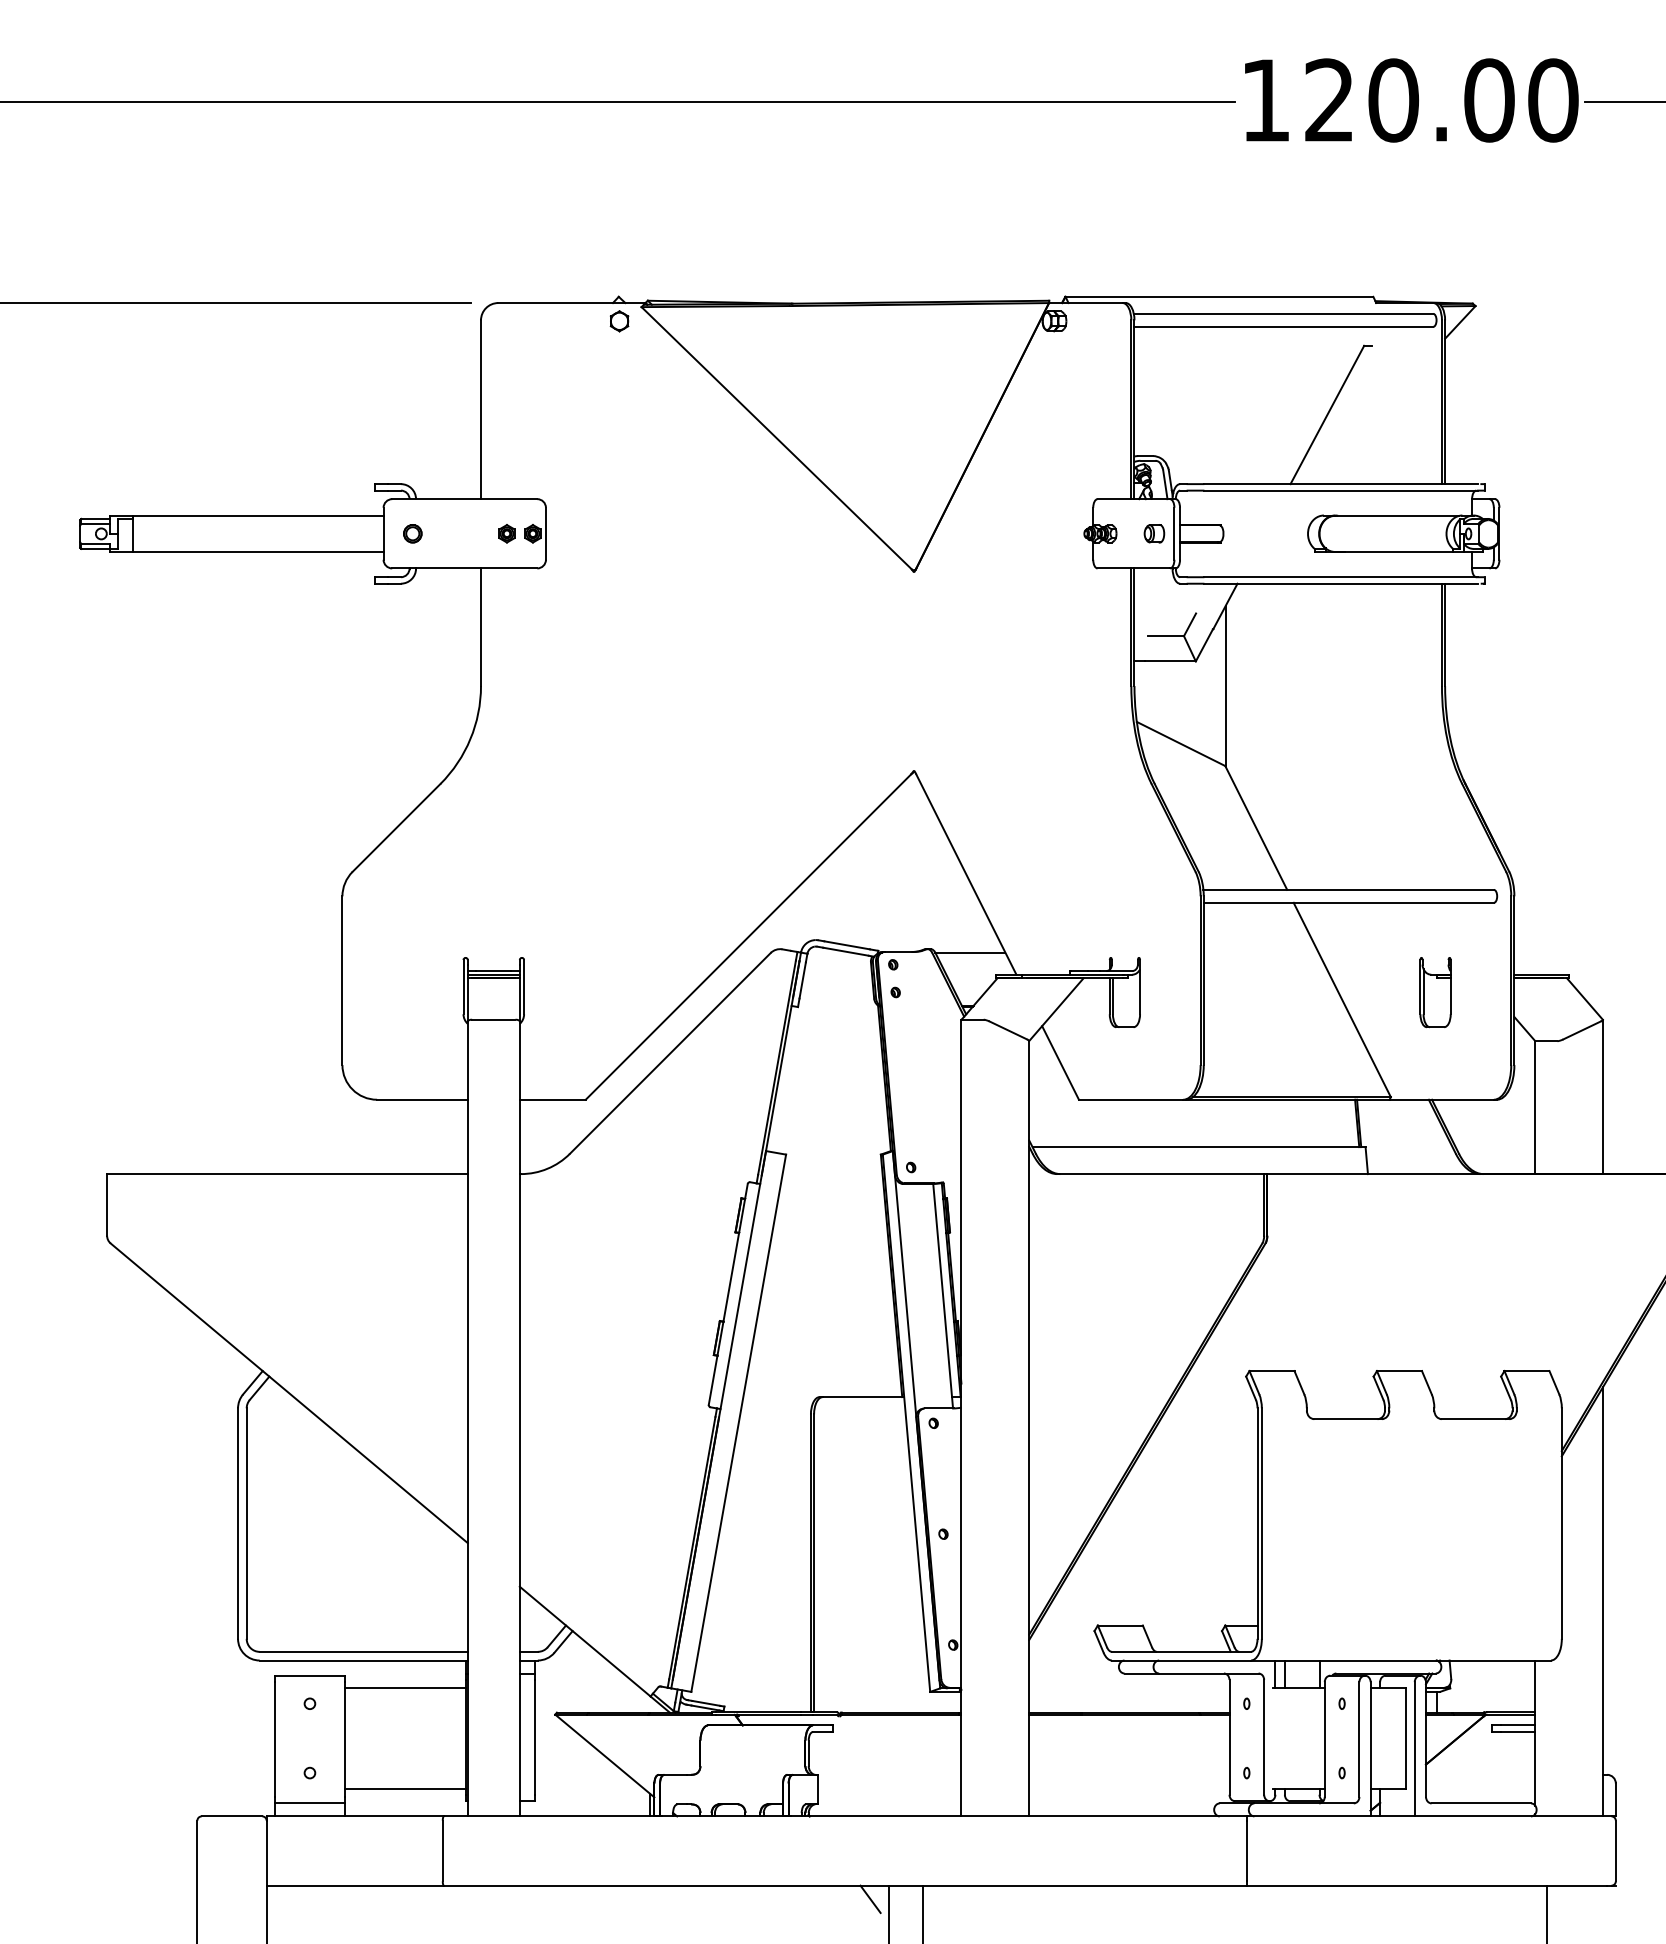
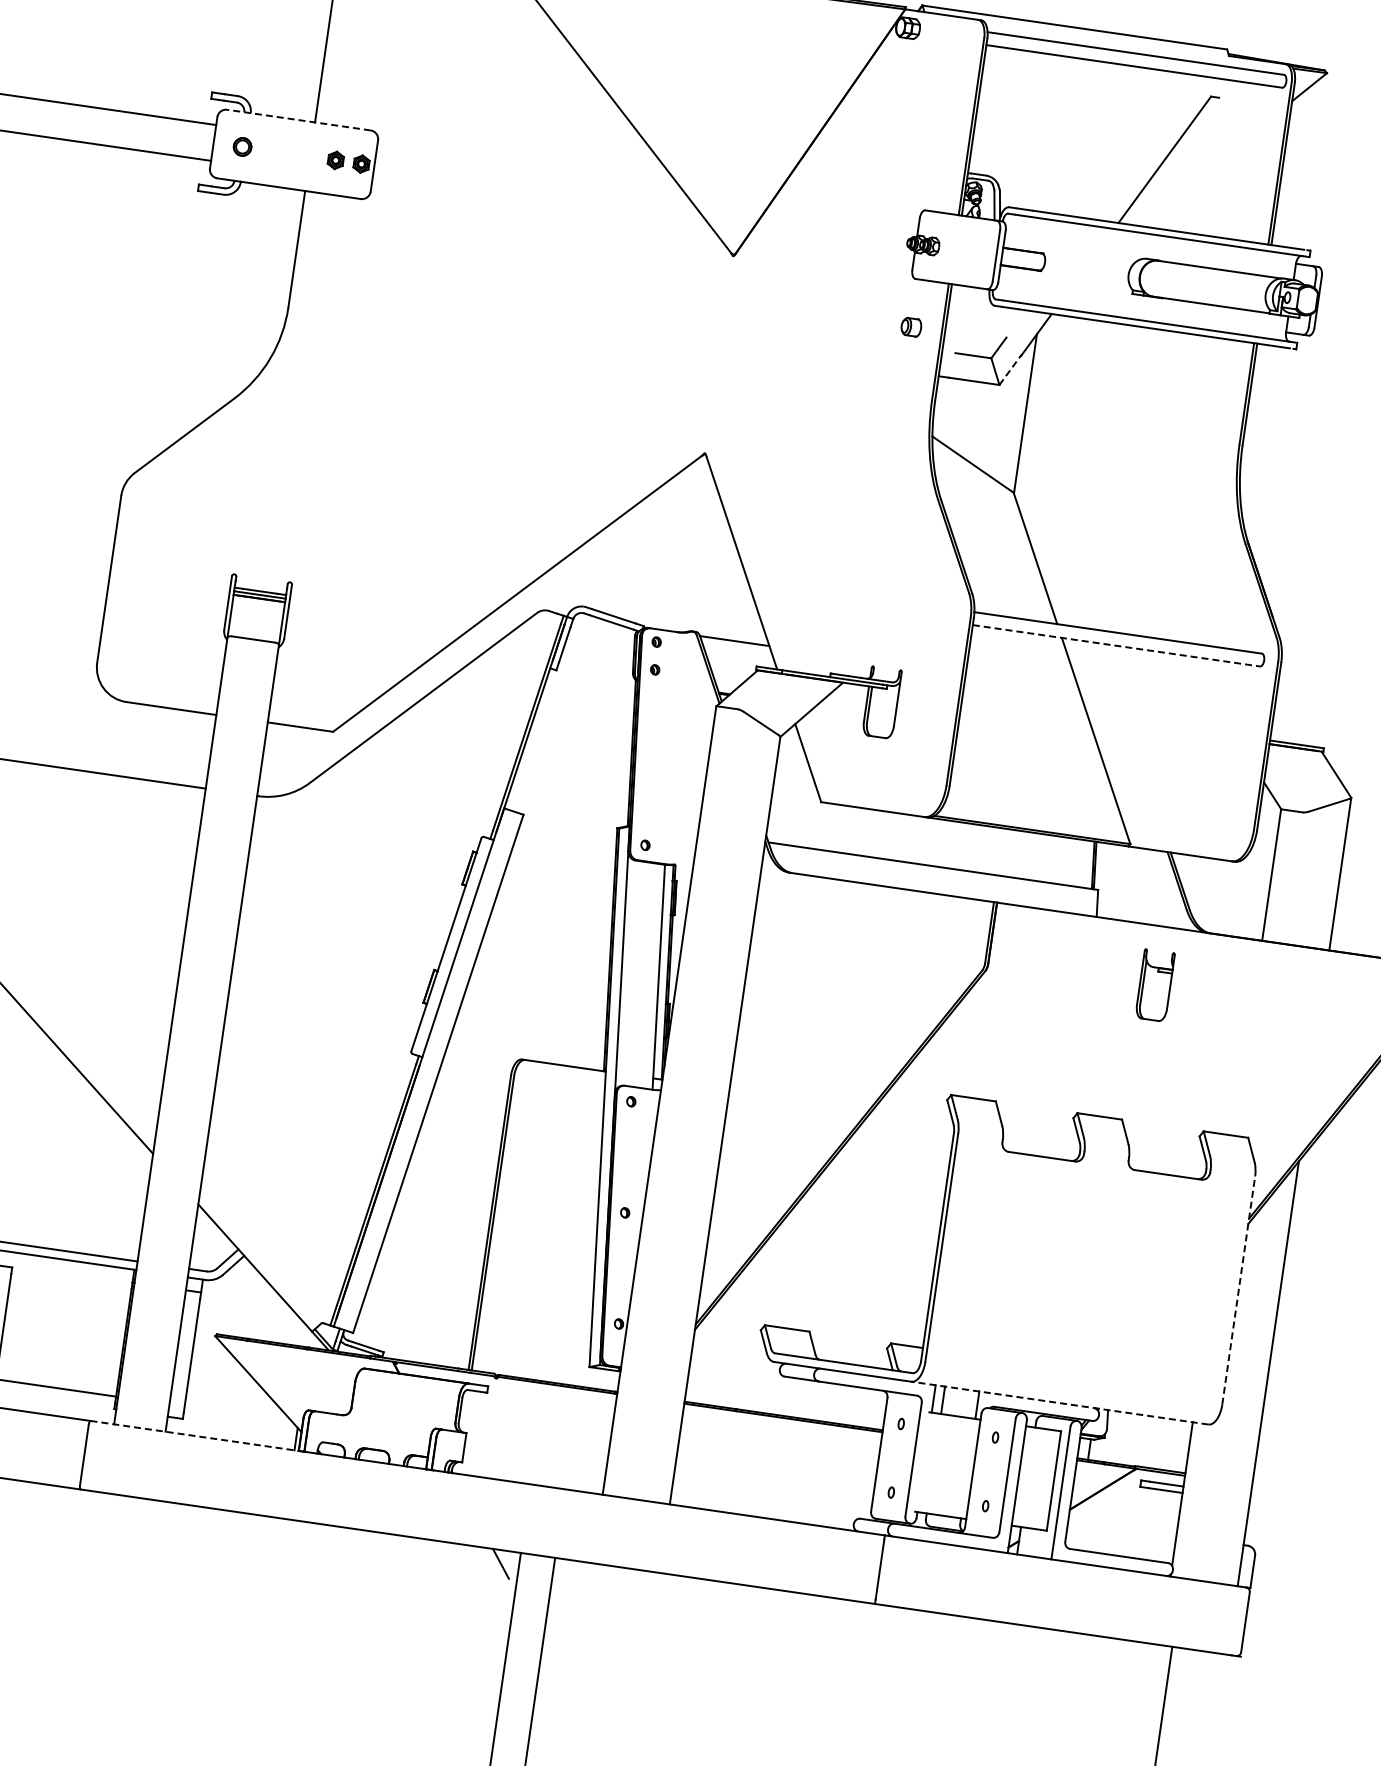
line: (464, 499) -> (298, 120), solid -> dashed
part: (1154, 533) -> (911, 326), moved
line: (1204, 644) -> (1010, 369), solid -> dashed
line: (1349, 902) -> (1117, 645), solid -> dashed
part: (1435, 992) -> (1155, 985), moved
line: (1561, 1523) -> (1238, 1290), solid -> dashed
line: (1401, 1660) -> (1060, 1403), solid -> dashed
line: (404, 1688) -> (69, 1288), removed
line: (549, 1816) -> (194, 1436), solid -> dashed

